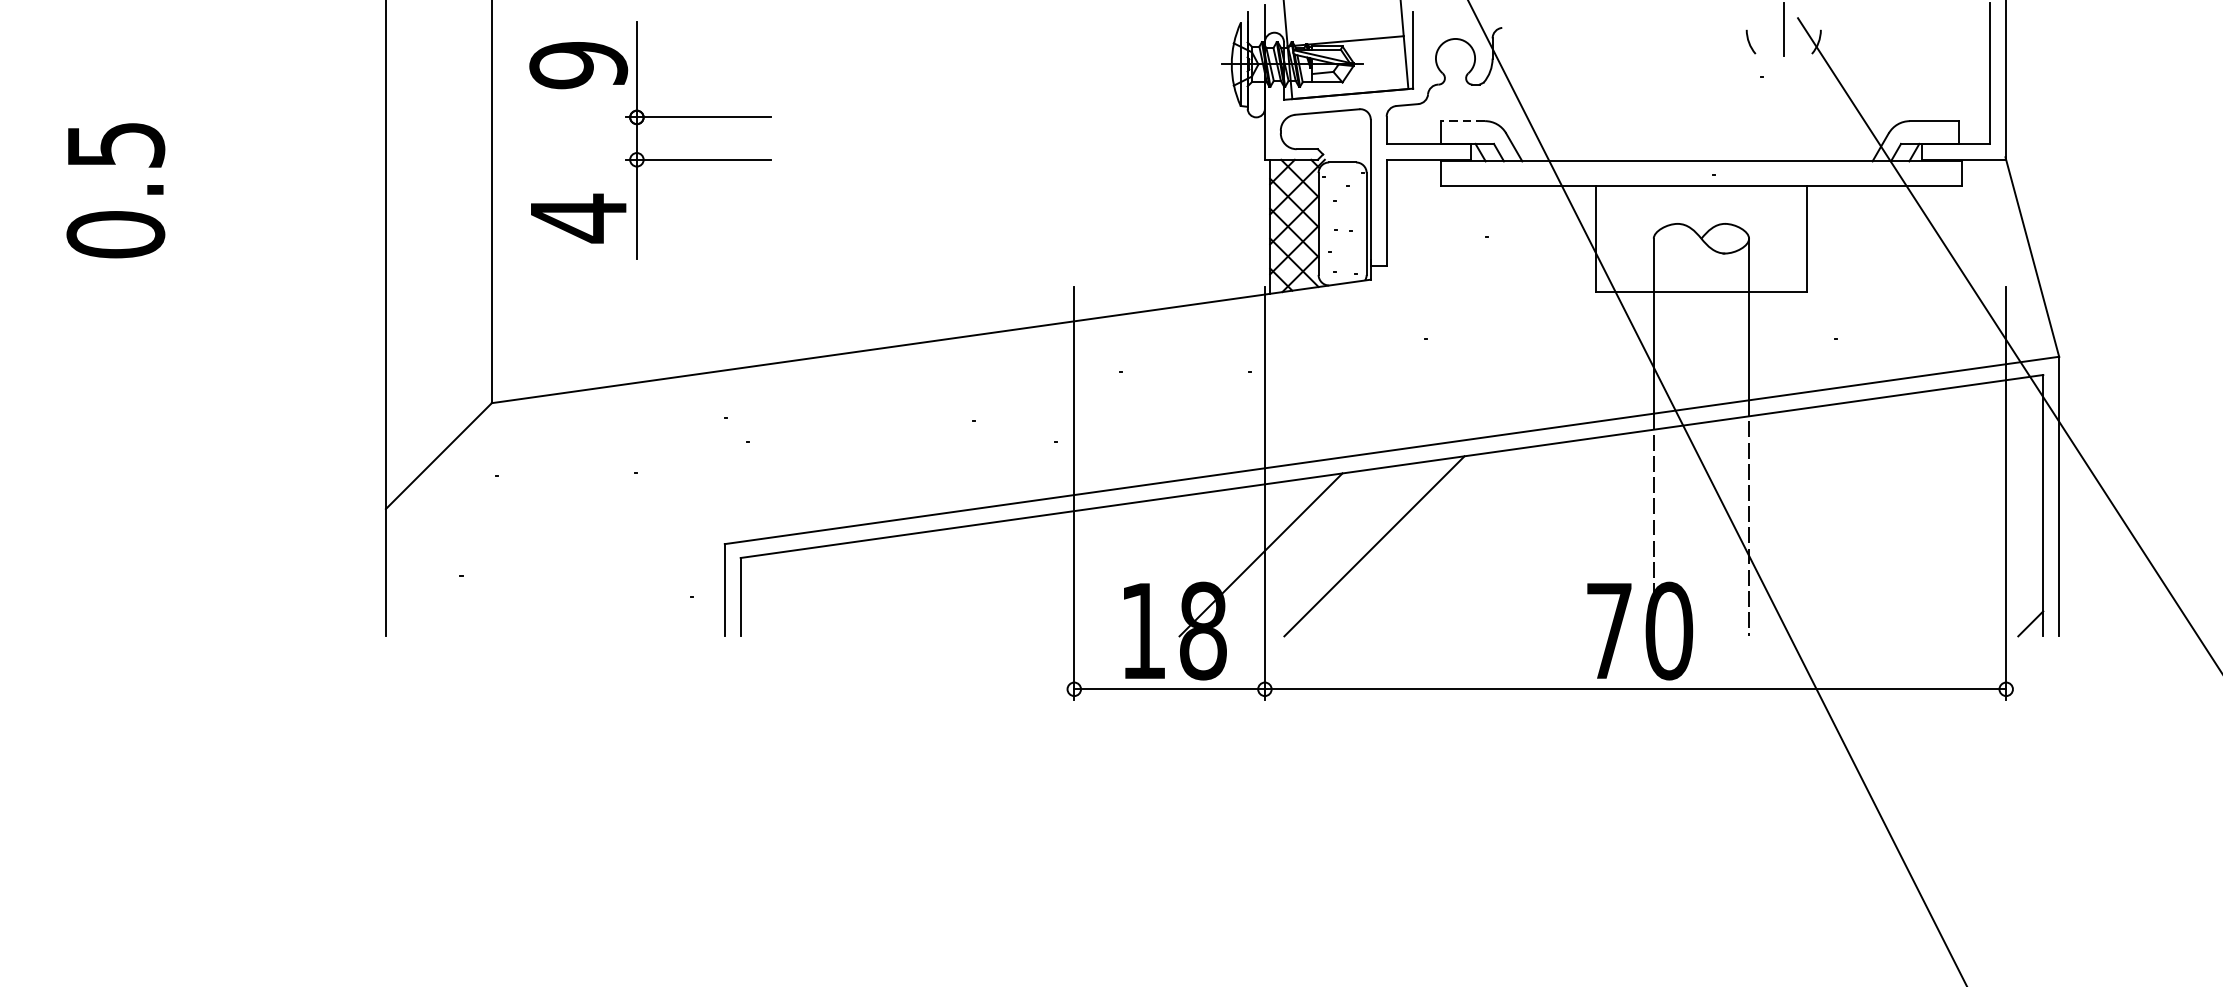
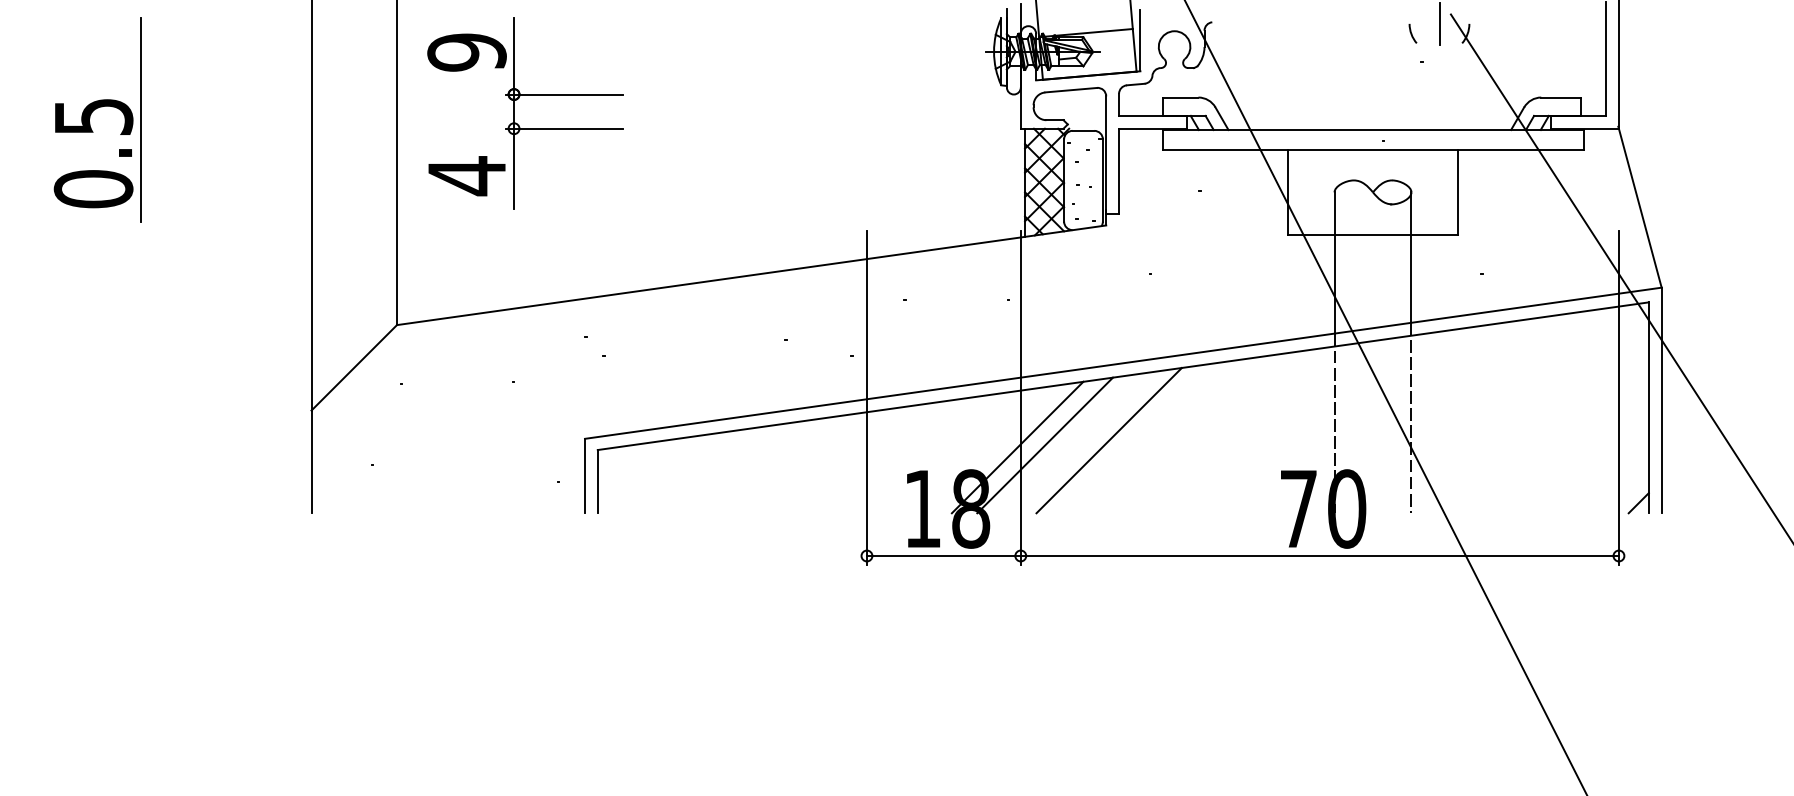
line: (1462, 121) -> (1180, 97), dashed -> solid
line: (173, 148) -> (140, 119), added
line: (1294, 552) -> (1044, 445), added

